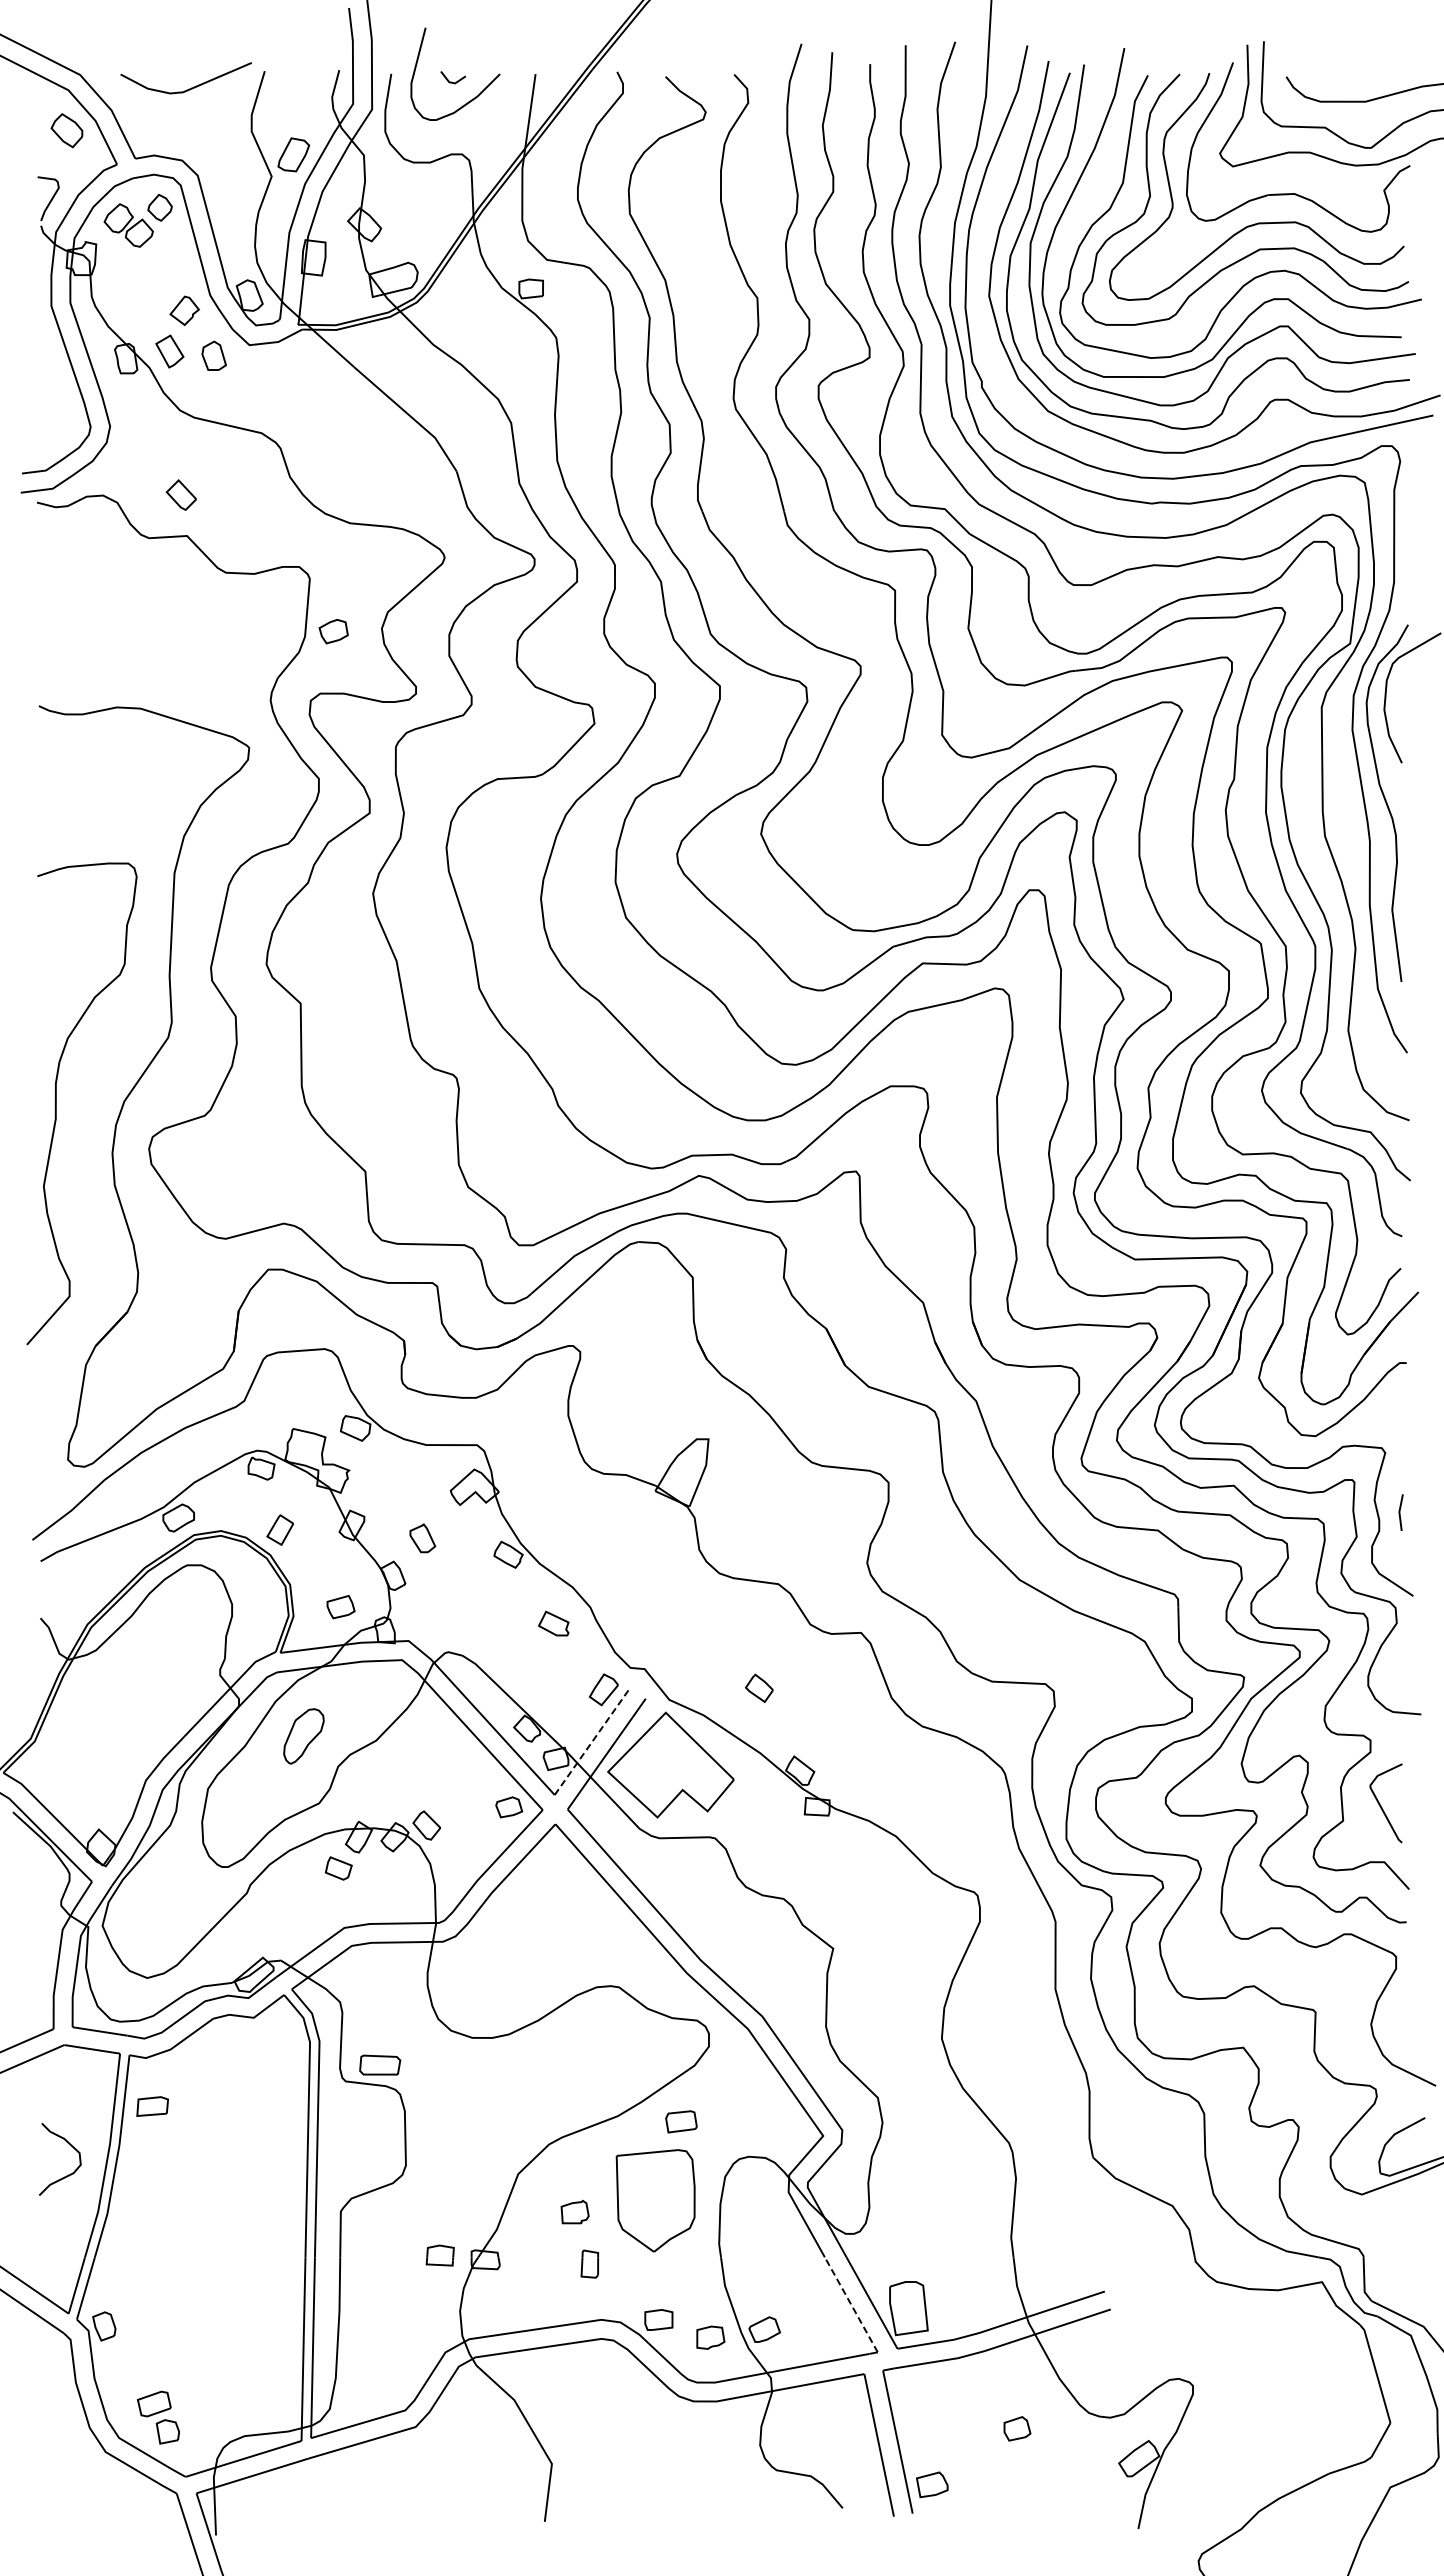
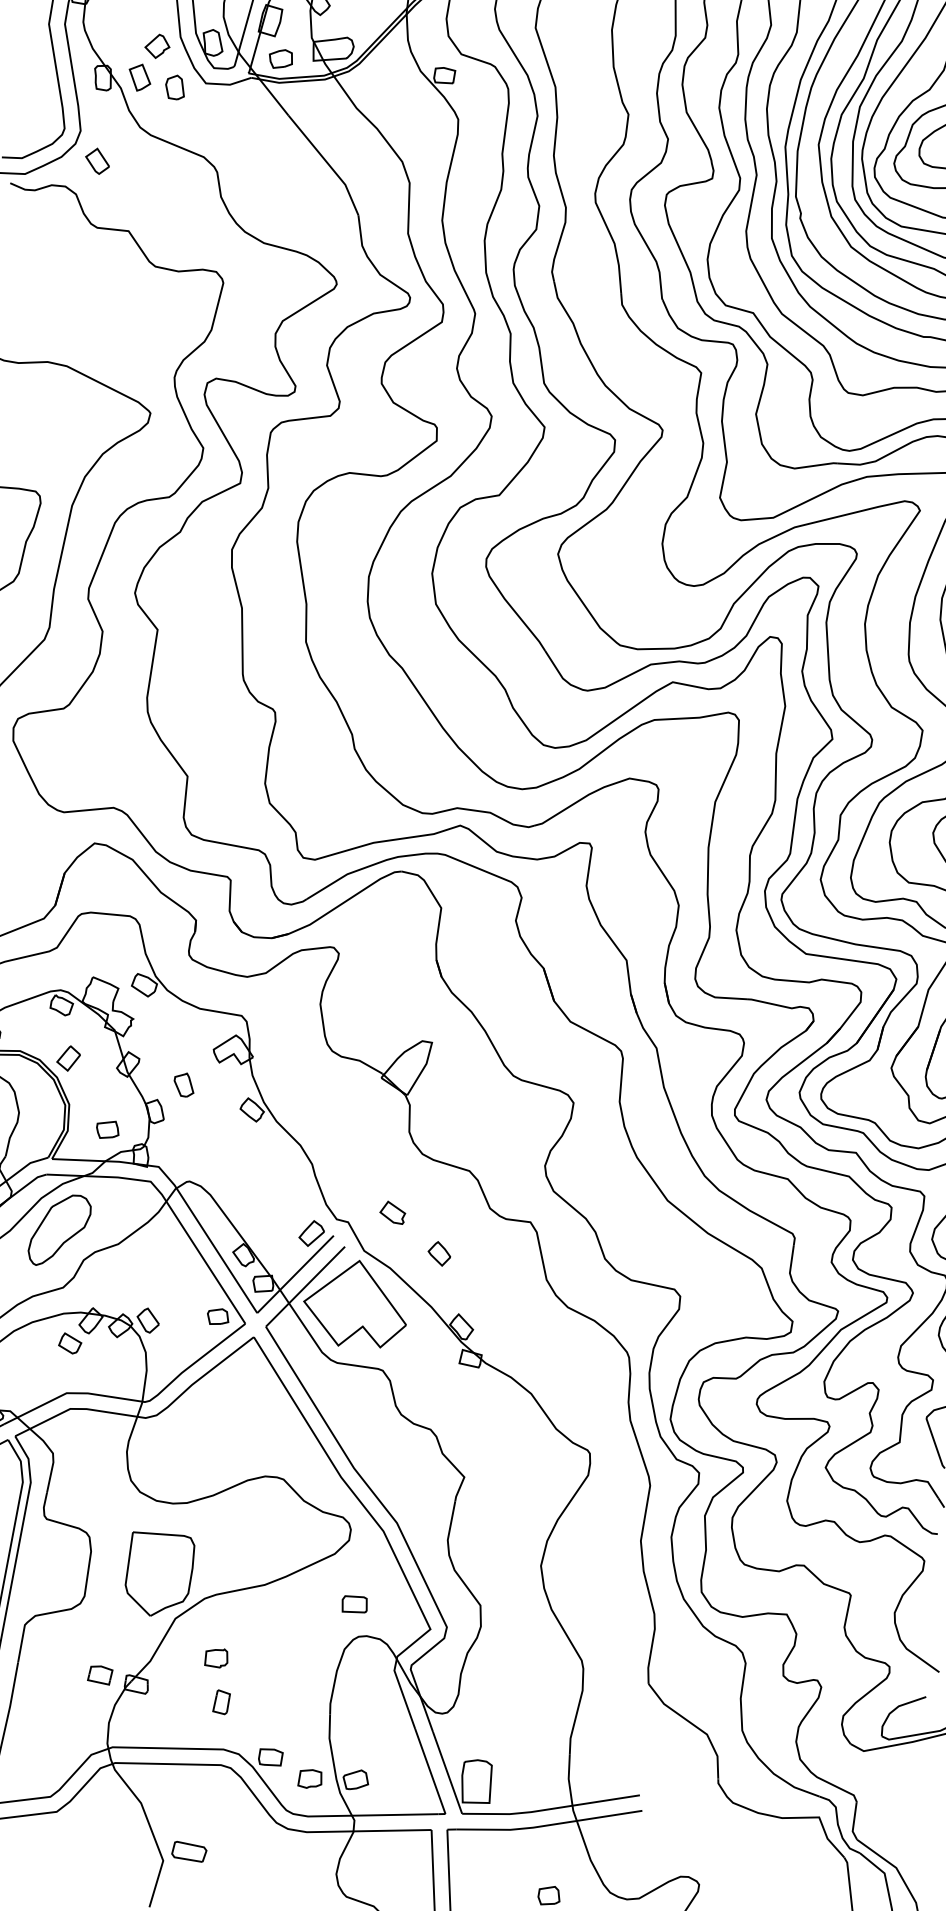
part: (180, 494) -> (97, 160), moved
part: (333, 631) -> (280, 59), moved
part: (553, 1623) -> (392, 1212), moved
part: (303, 1736) -> (59, 1230), size x1.67
line: (592, 1741) -> (295, 1274), dashed -> solid
part: (380, 2064) -> (189, 1851), moved
part: (681, 2121) -> (354, 1604), moved
part: (655, 2200) -> (158, 1574), moved
line: (851, 2304) -> (430, 1771), dashed -> solid

